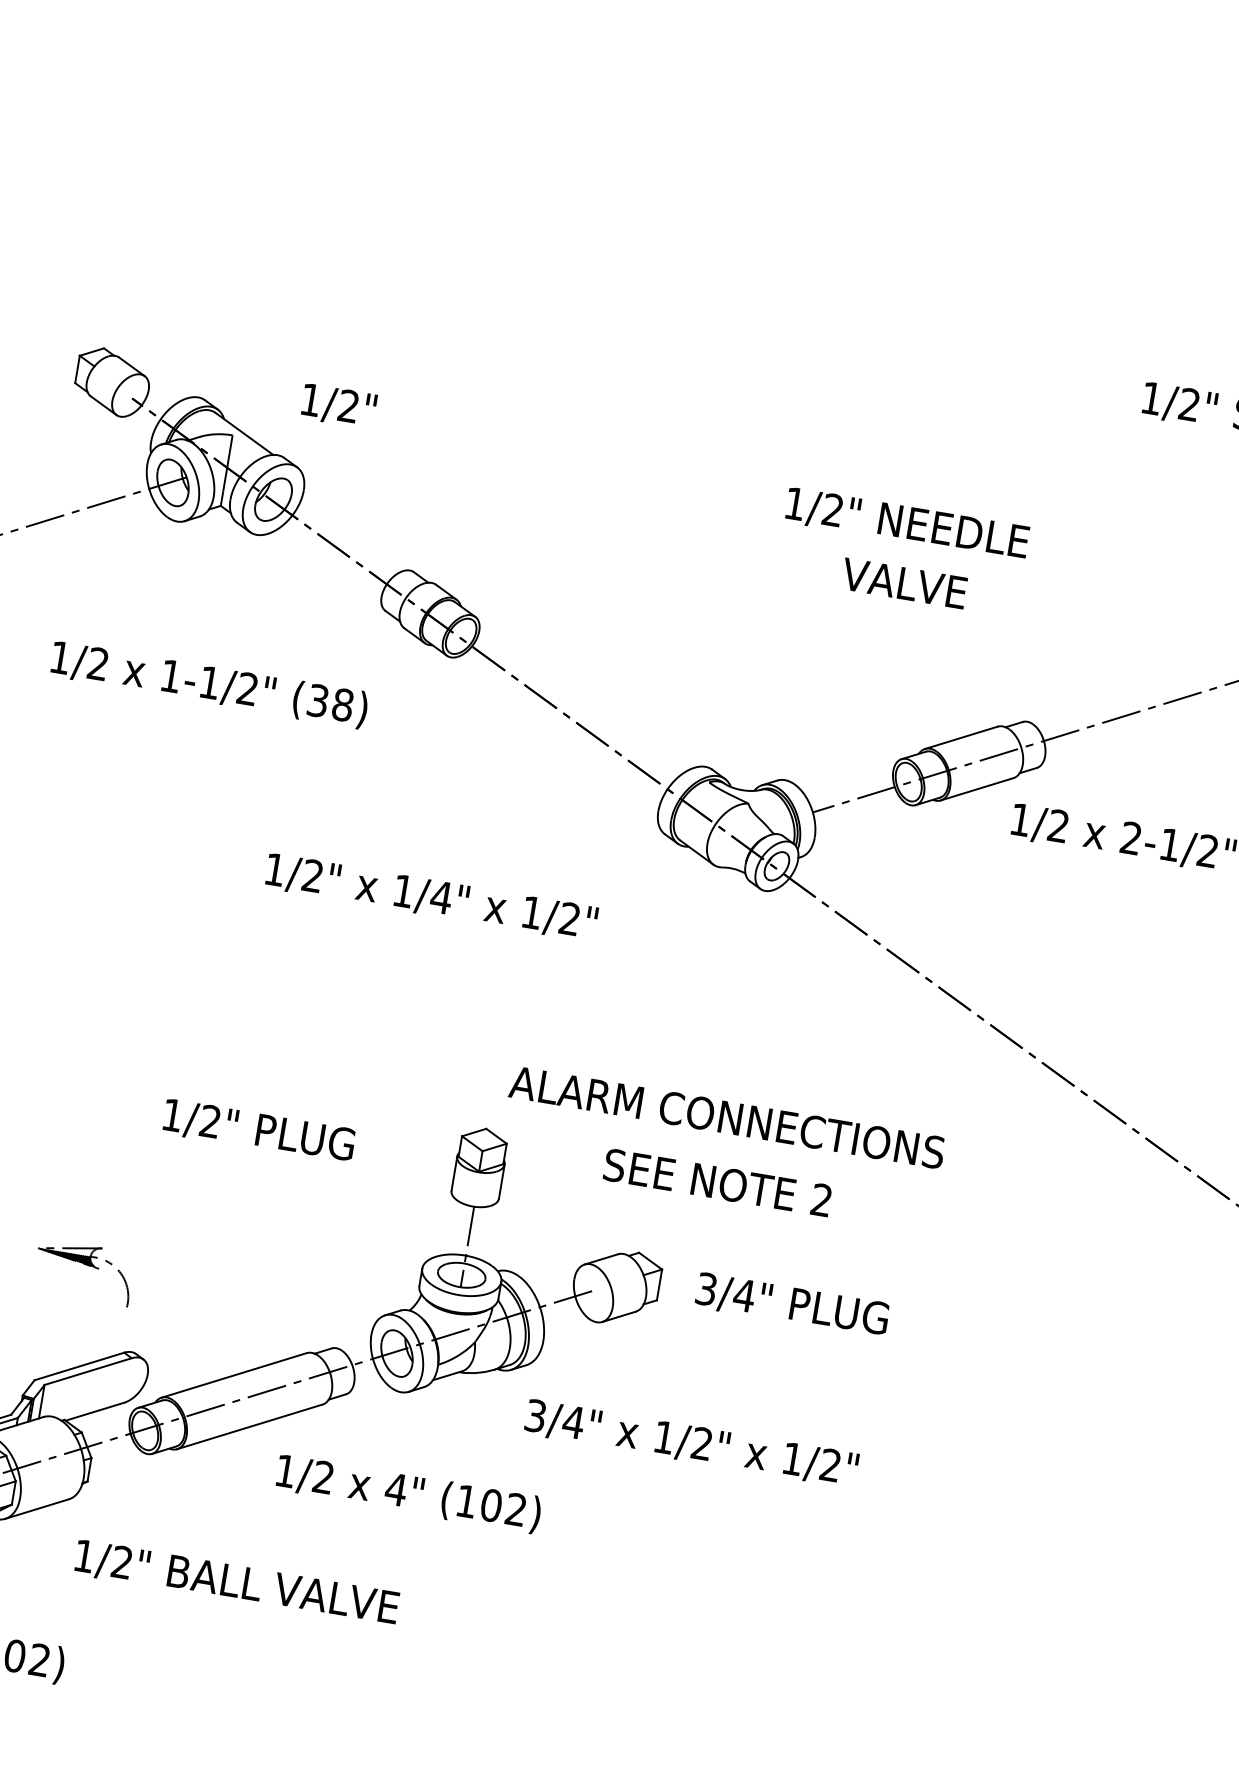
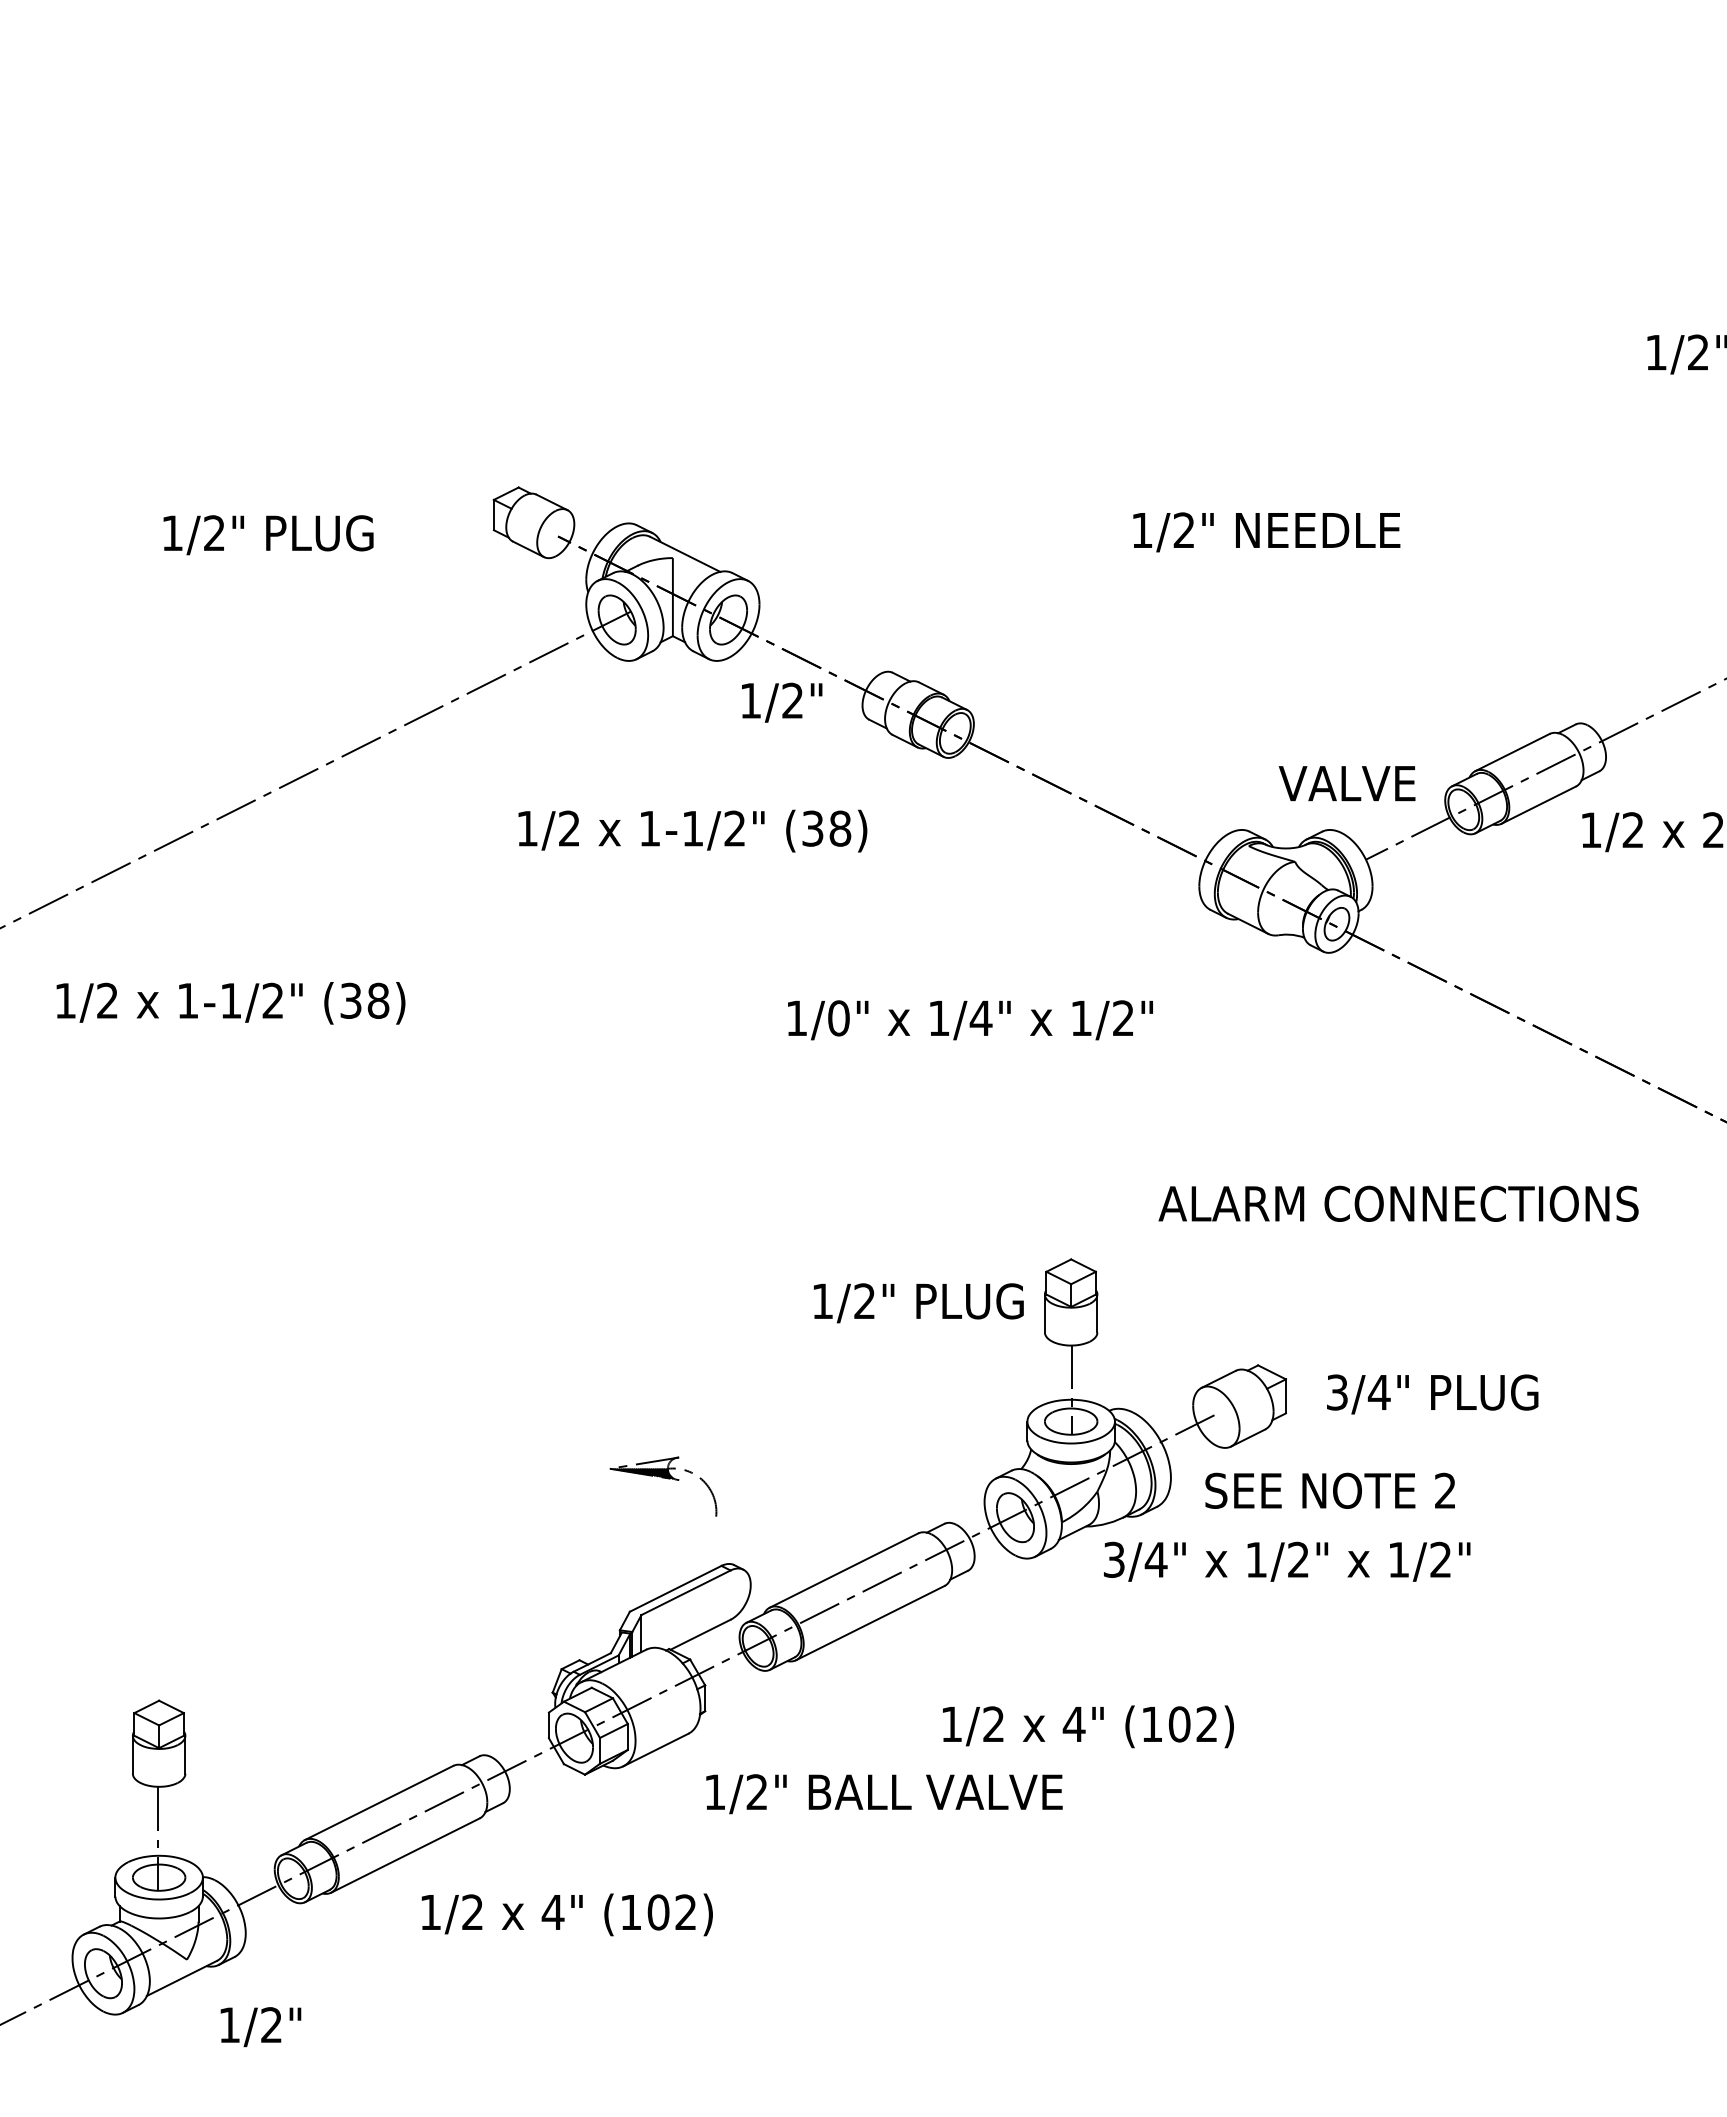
text: (339, 406) -> (782, 702), moved
text: (907, 524) -> (1266, 532), moved
text: (903, 583) -> (1346, 783), moved
text: (312, 876) -> (838, 1018), 1/2" -> 1/0"
text: (727, 1117) -> (1398, 1203), moved
text: (258, 1131) -> (918, 1303), moved
text: (717, 1182) -> (1329, 1490), moved
text: (691, 1443) -> (1287, 1561), moved
text: (408, 1493) -> (1088, 1726), moved

